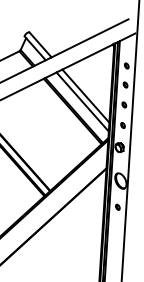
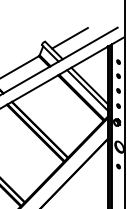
line: (62, 29) -> (69, 38), added

